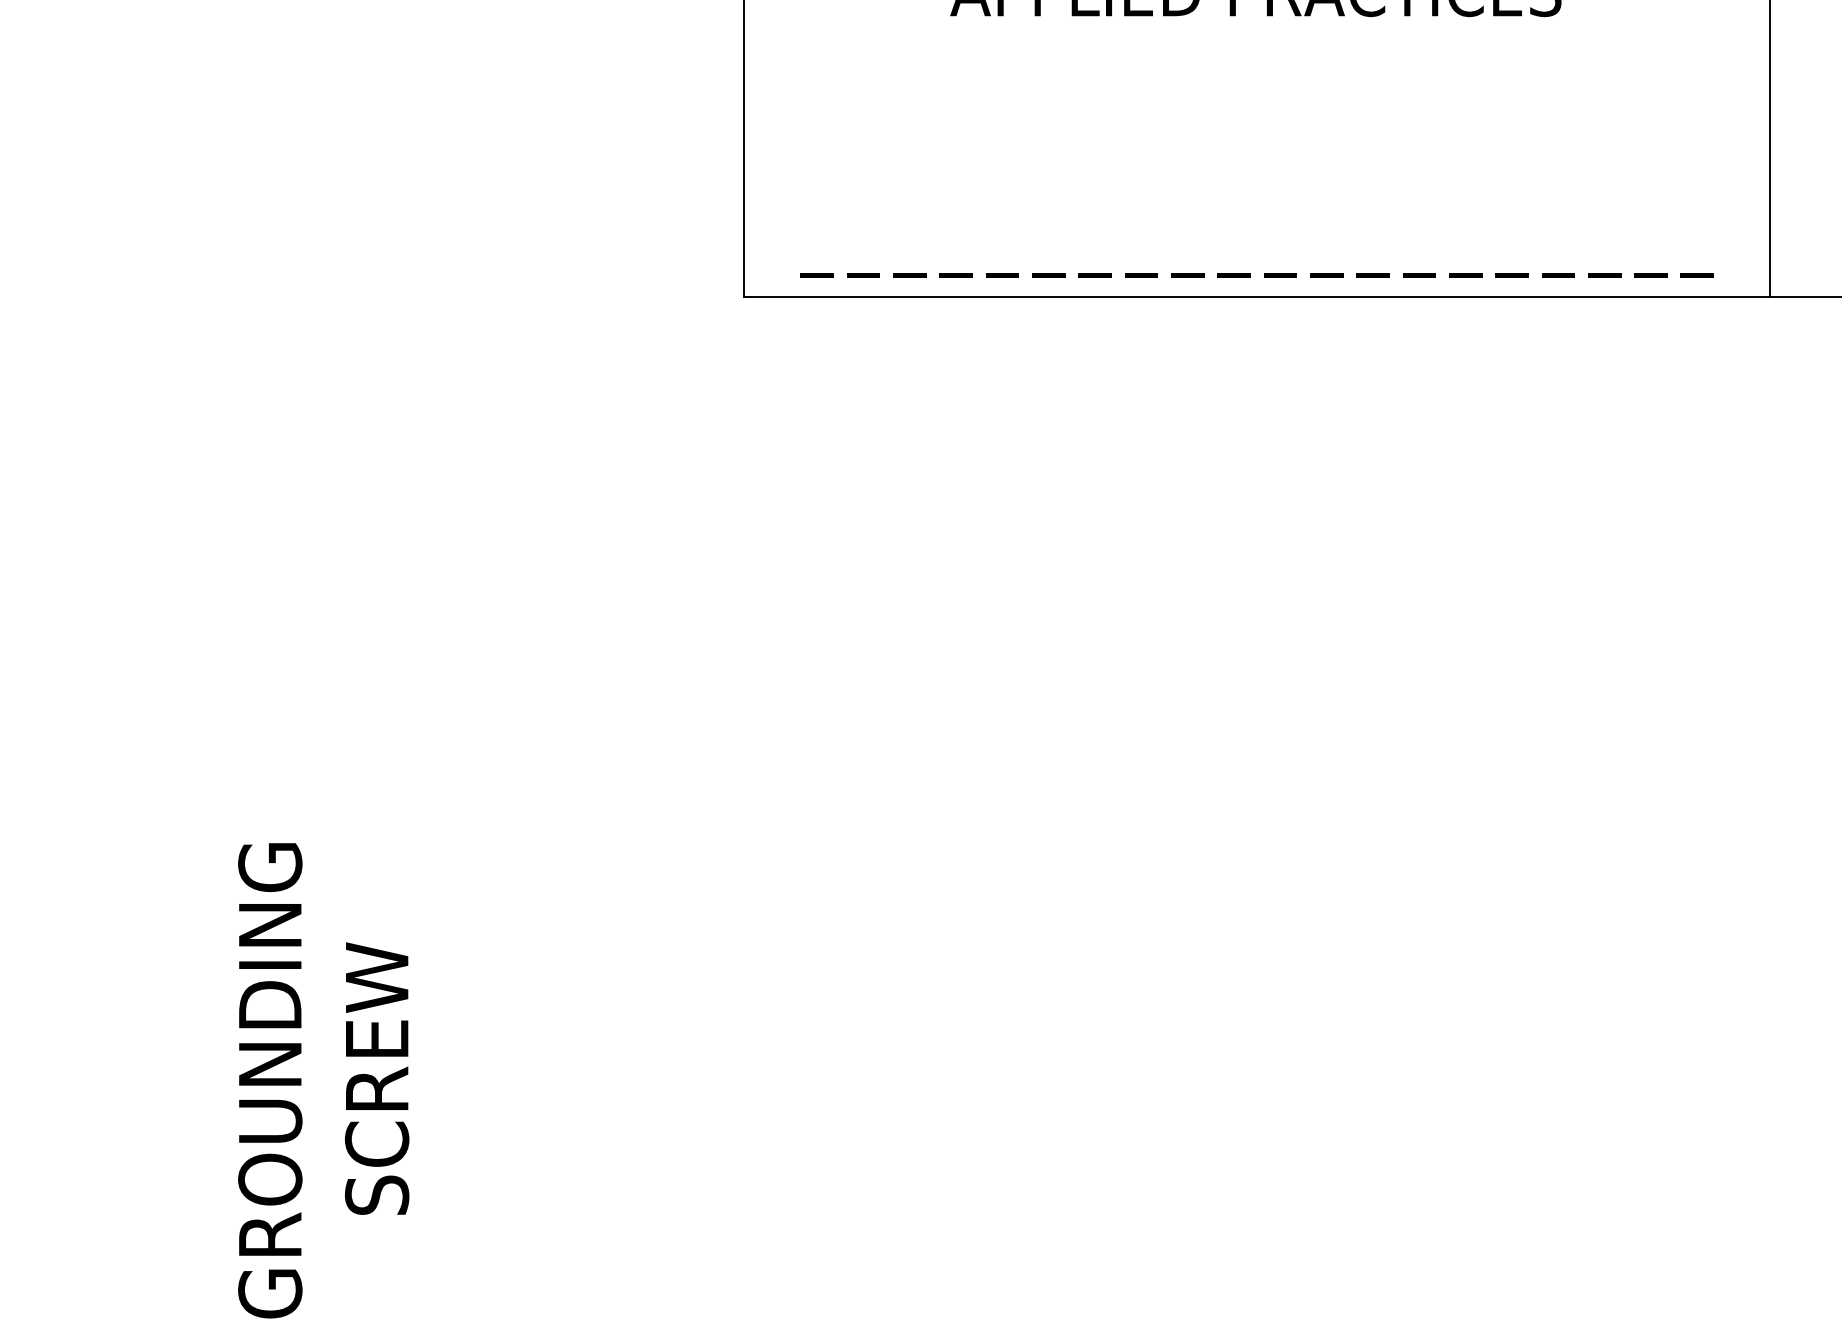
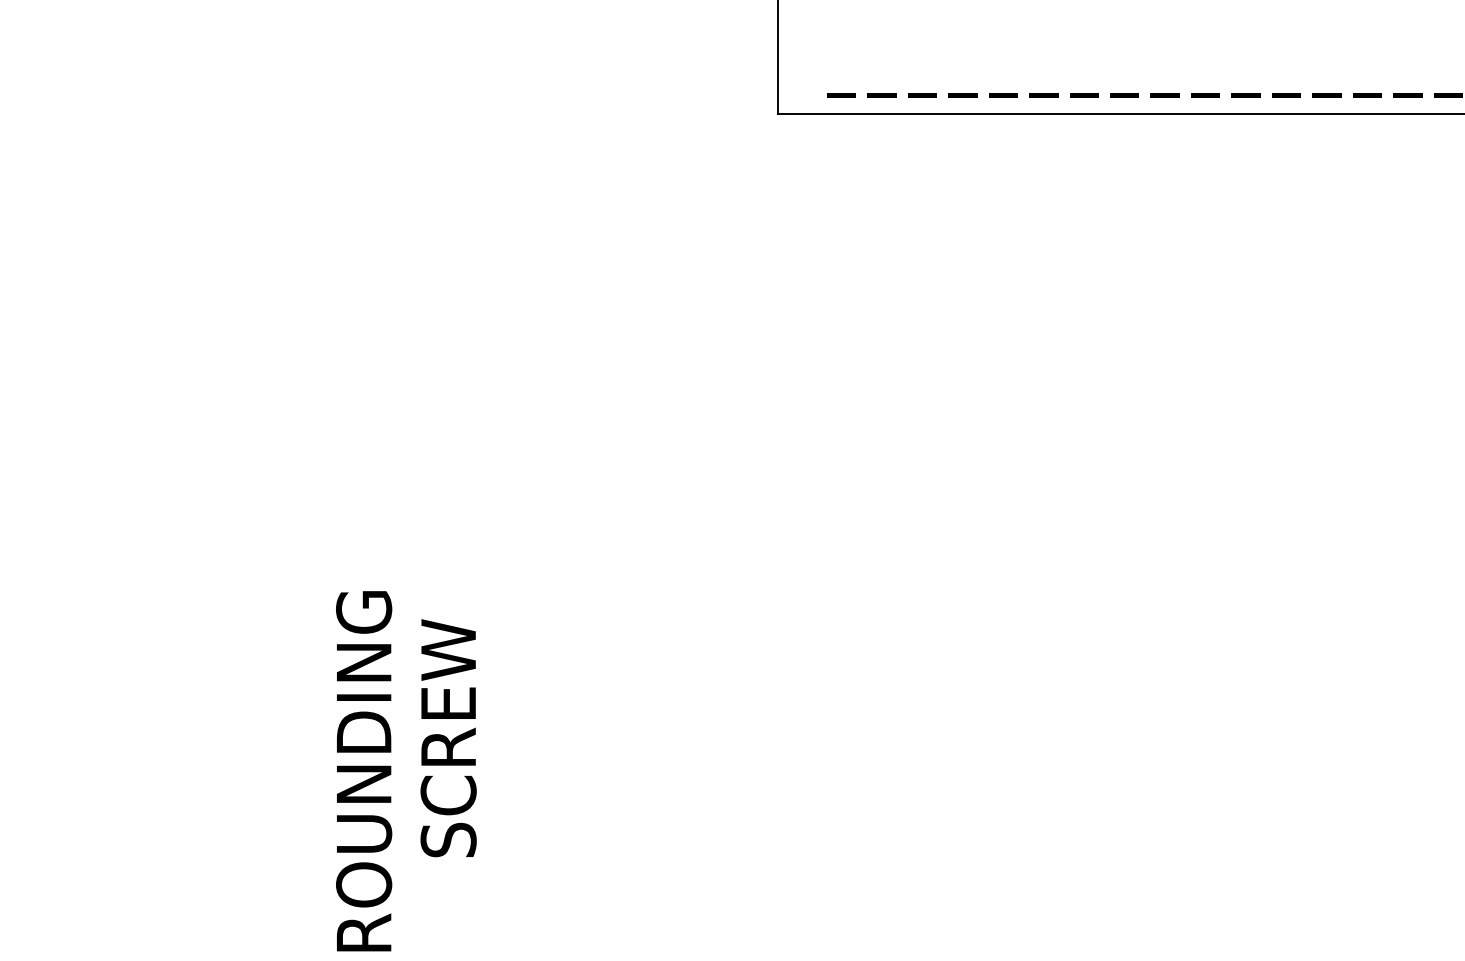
text: (377, 1078) -> (448, 738), moved

